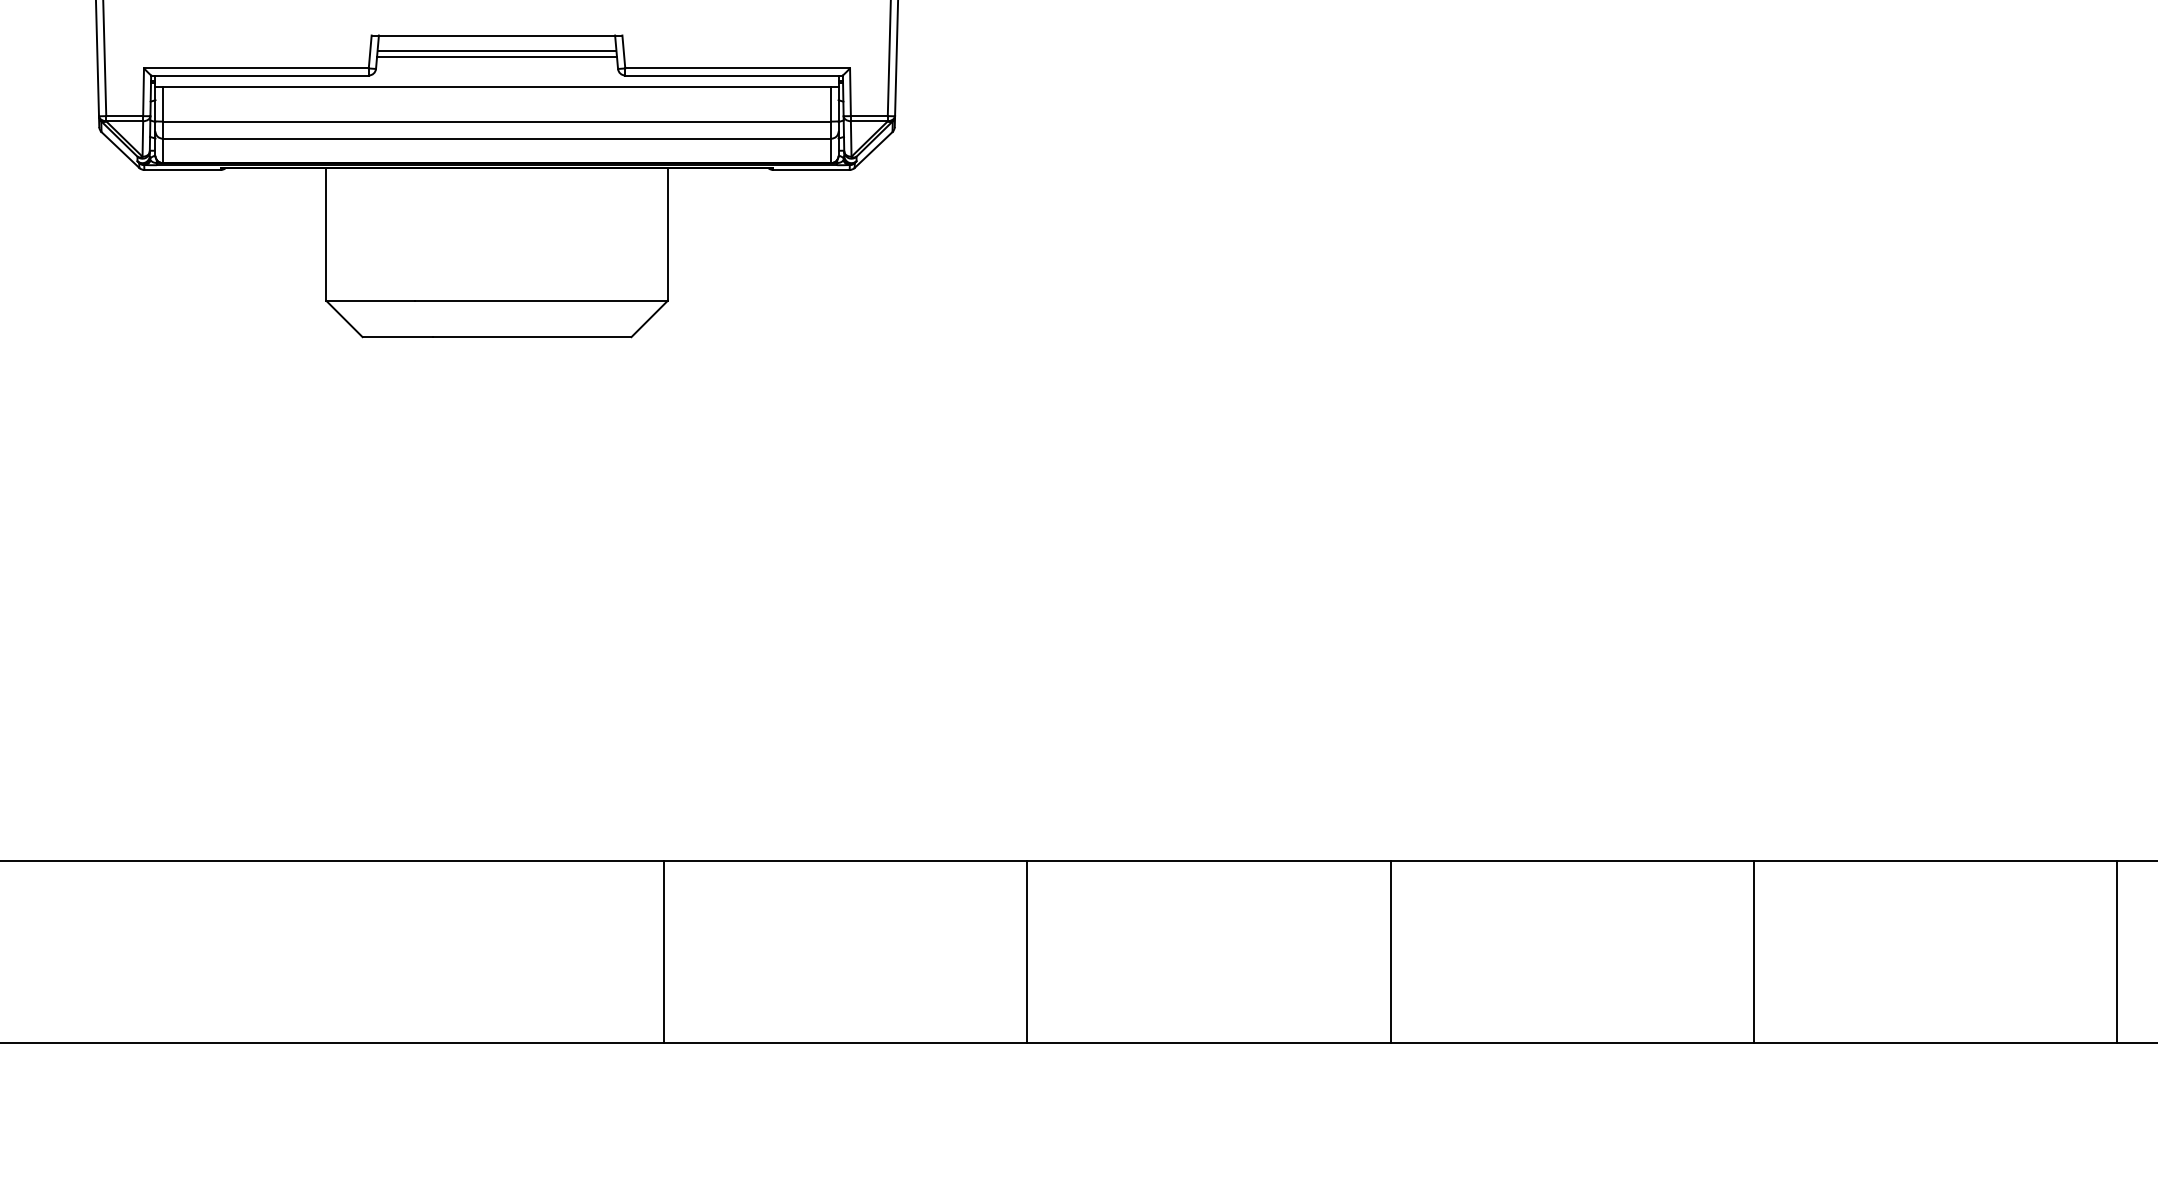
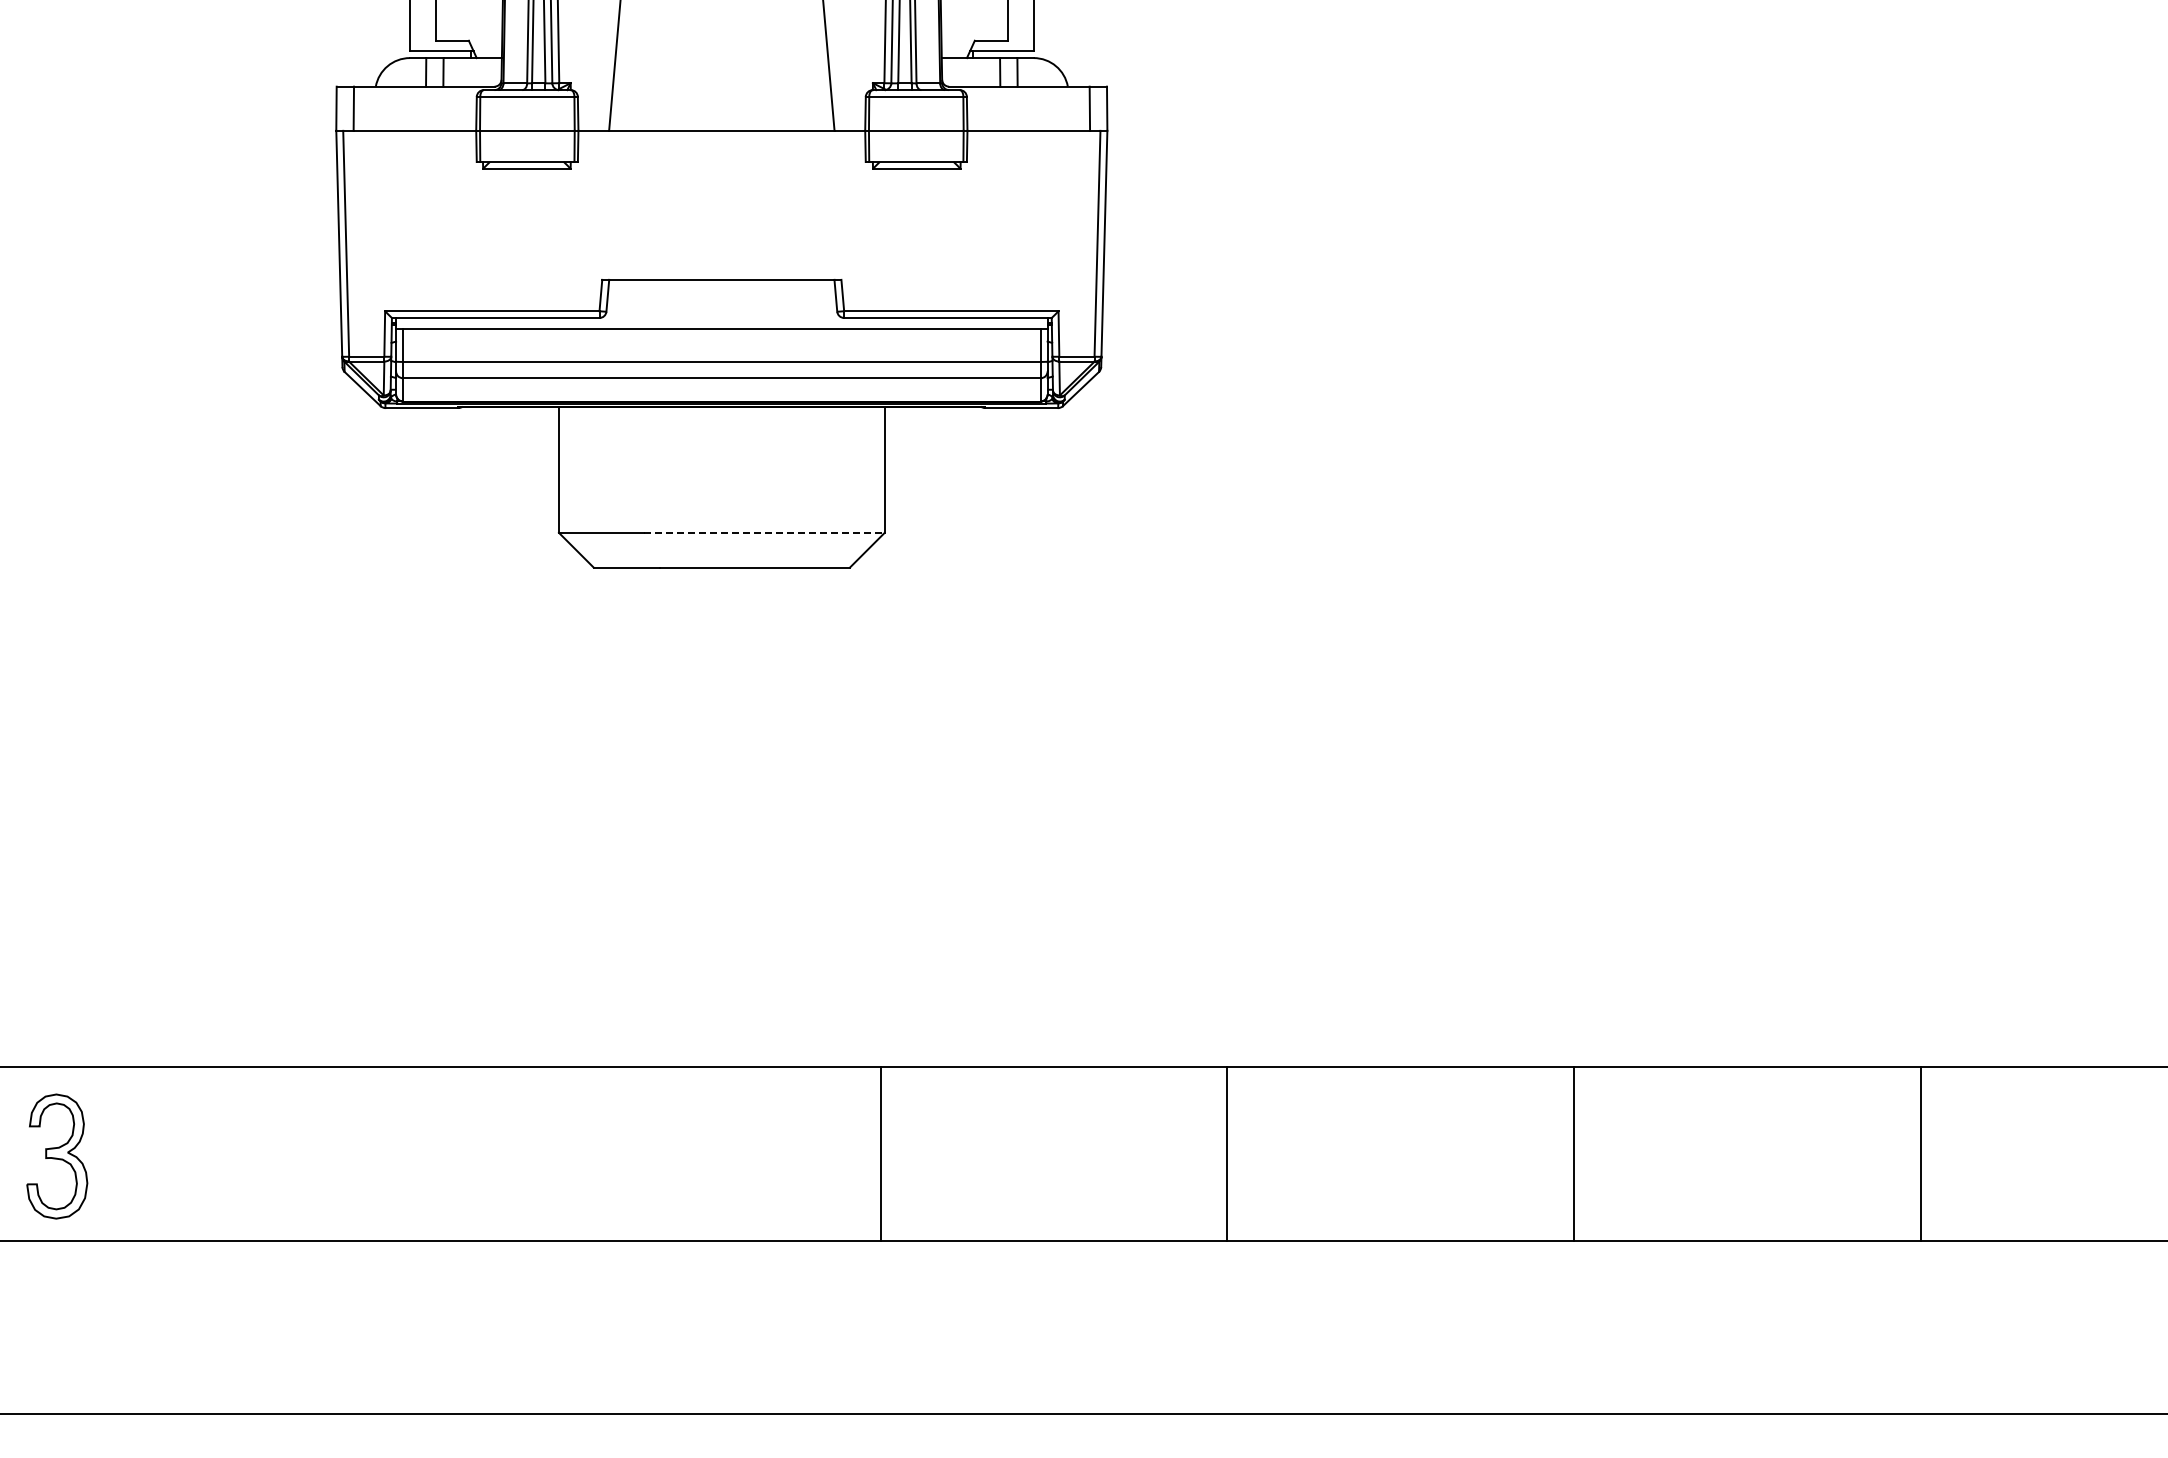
line: (496, 50) -> (721, 294), removed
line: (496, 57) -> (721, 300), removed
line: (541, 300) -> (764, 532), solid -> dashed

